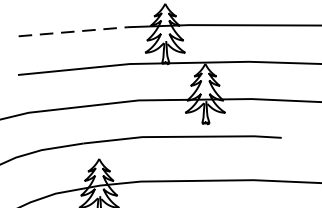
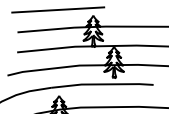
line: (74, 30) -> (46, 29), dashed -> solid

